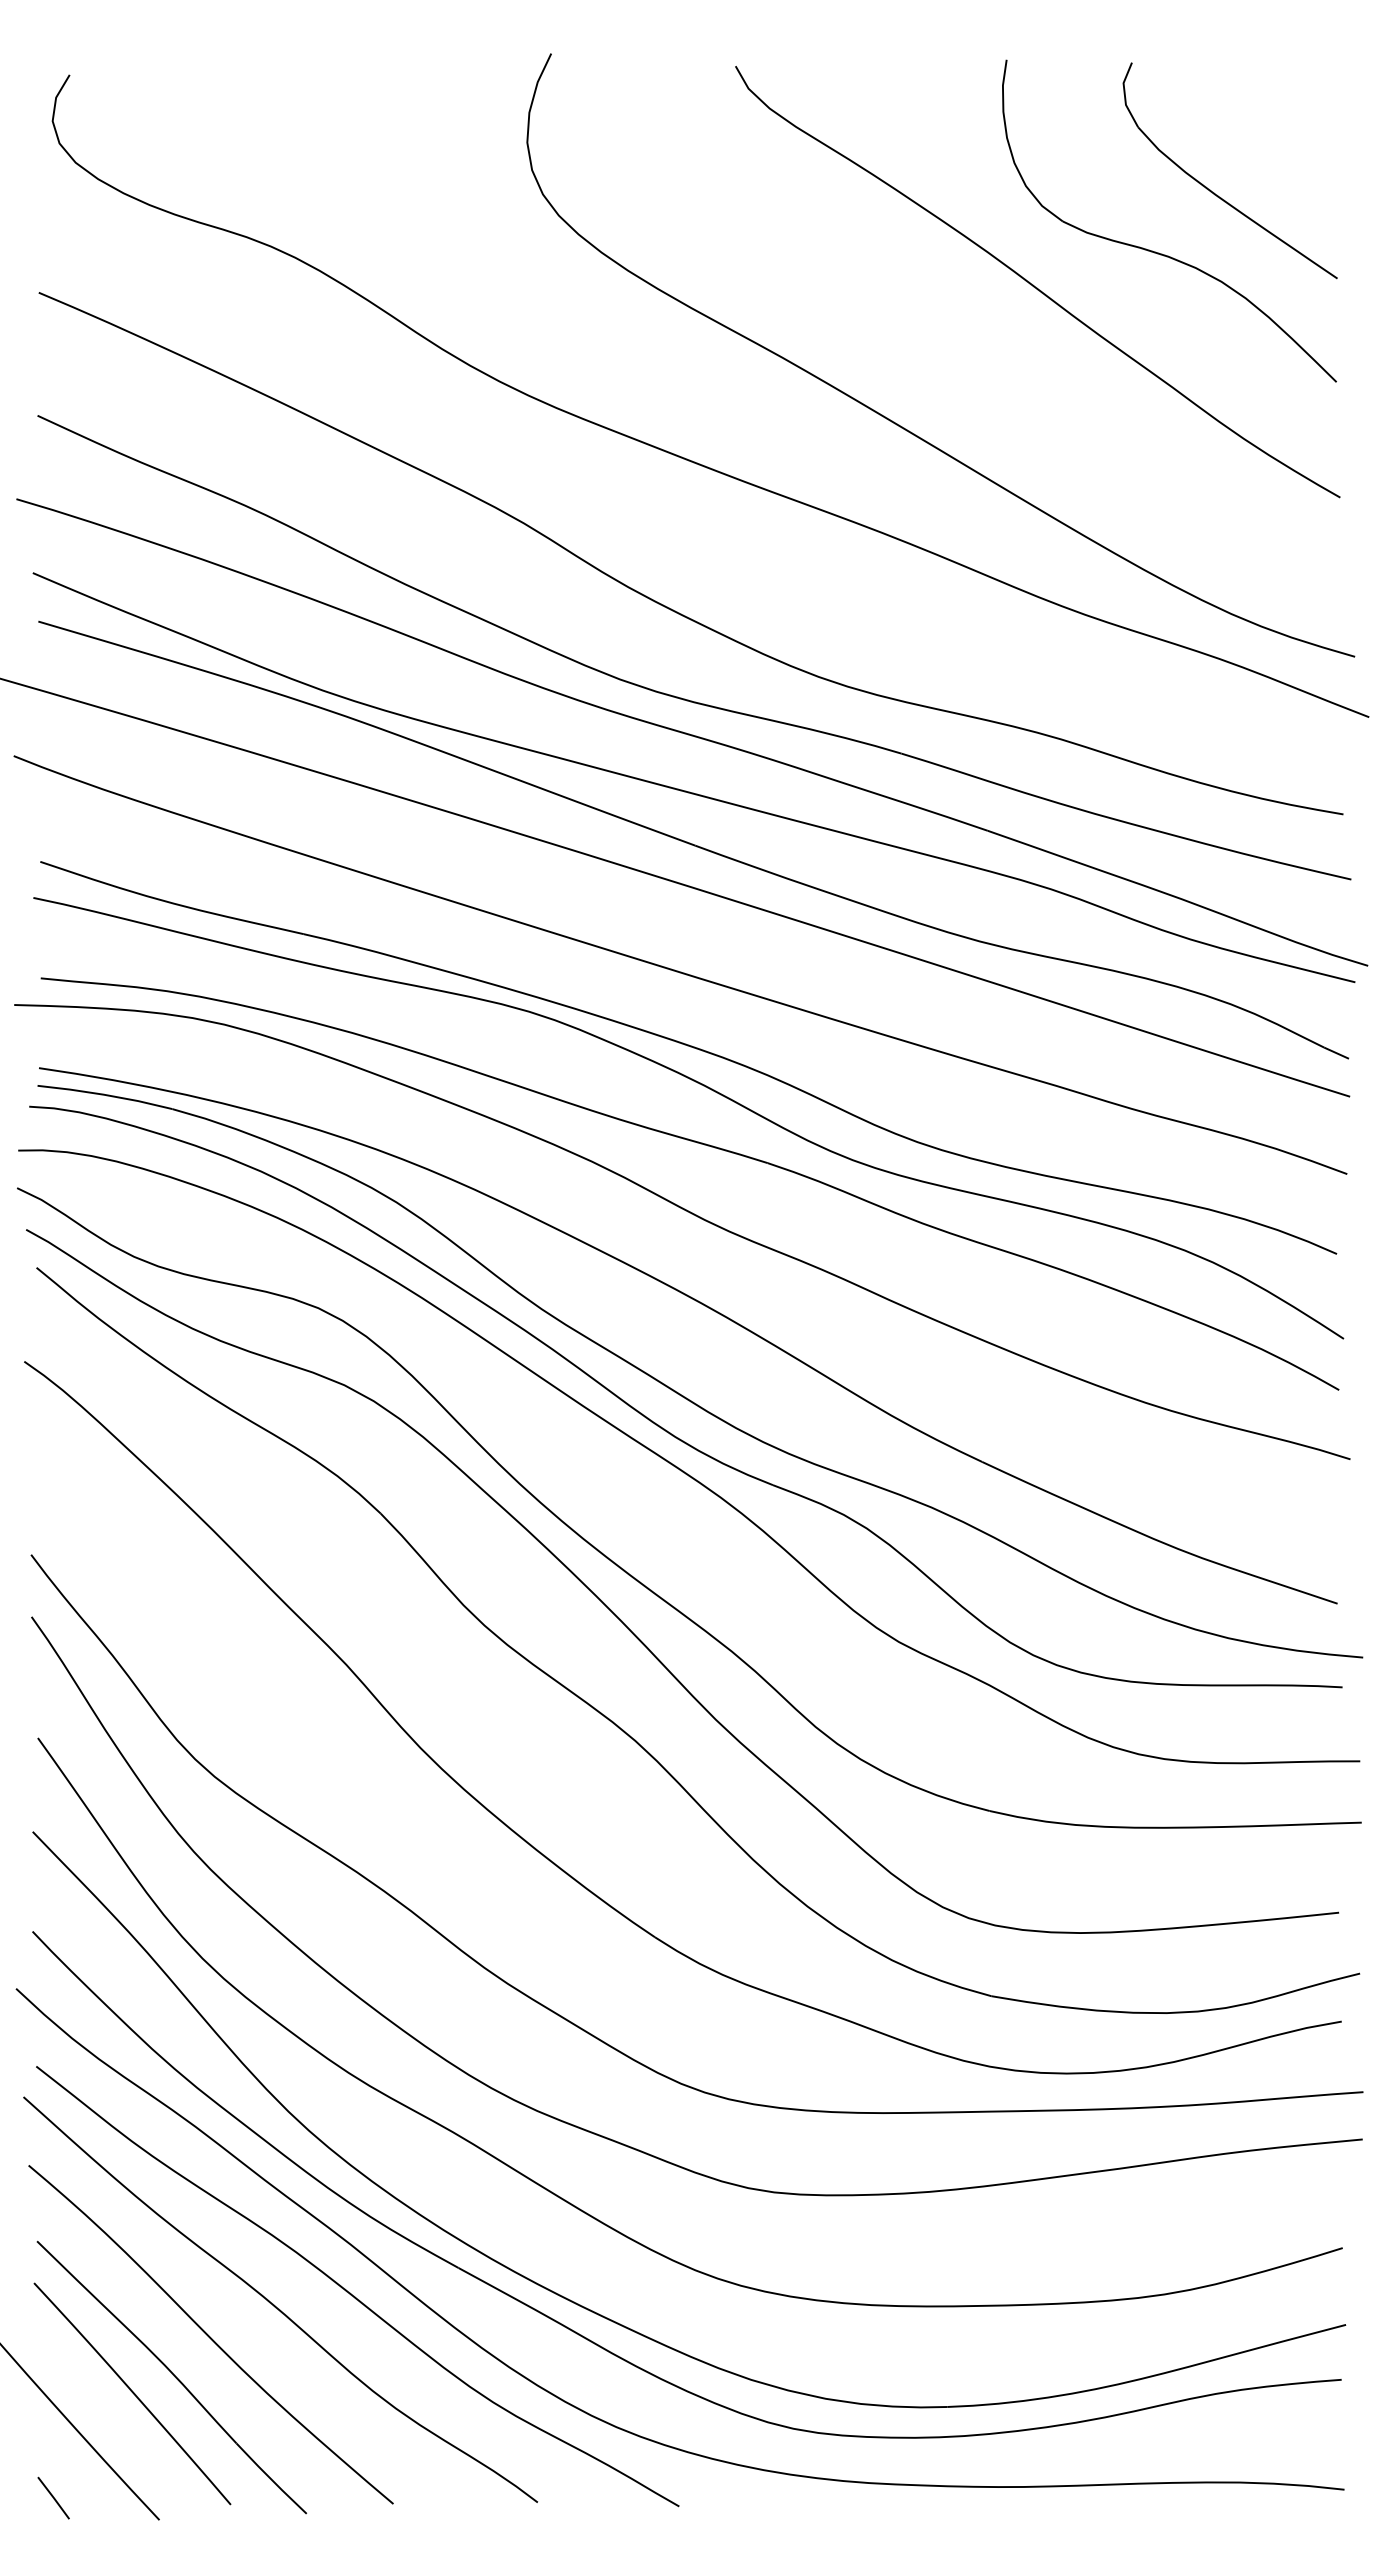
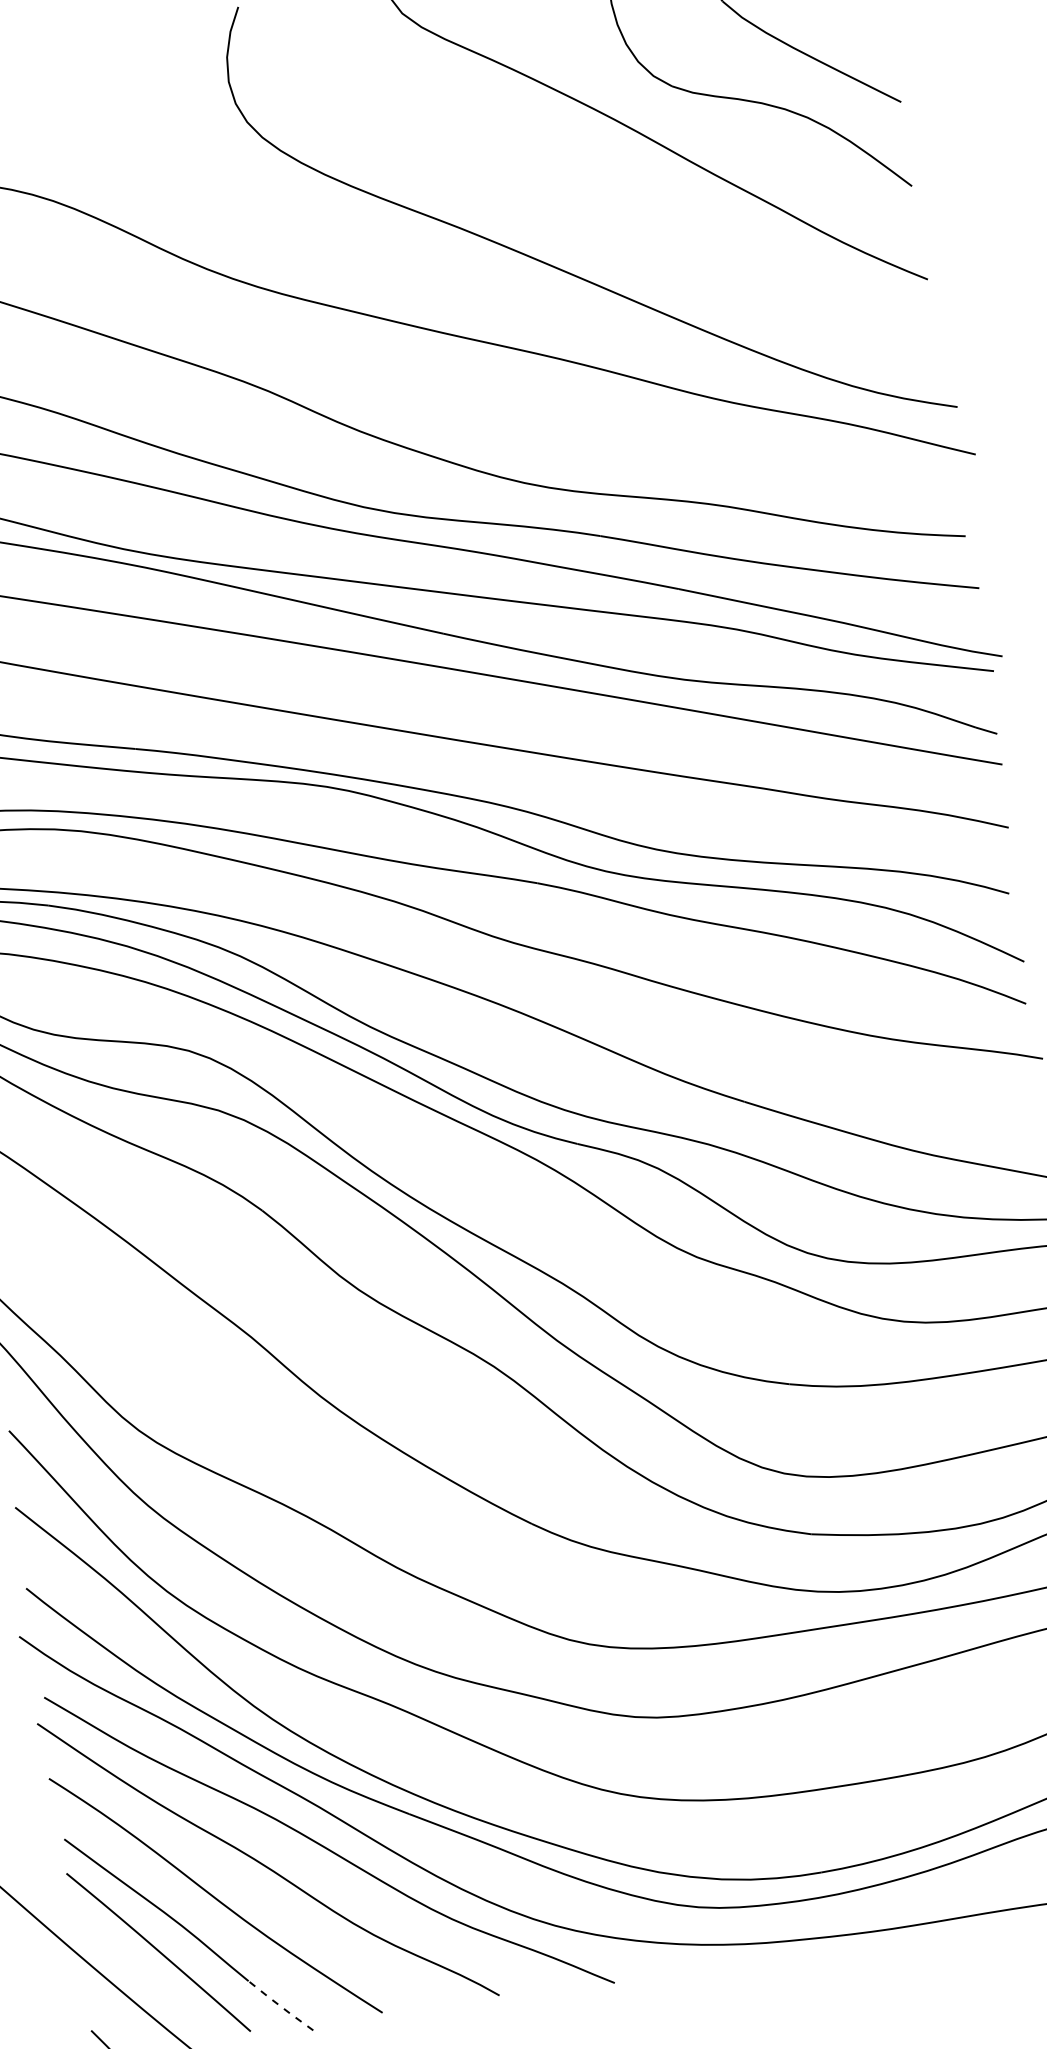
line: (270, 2479) -> (280, 2006), solid -> dashed

